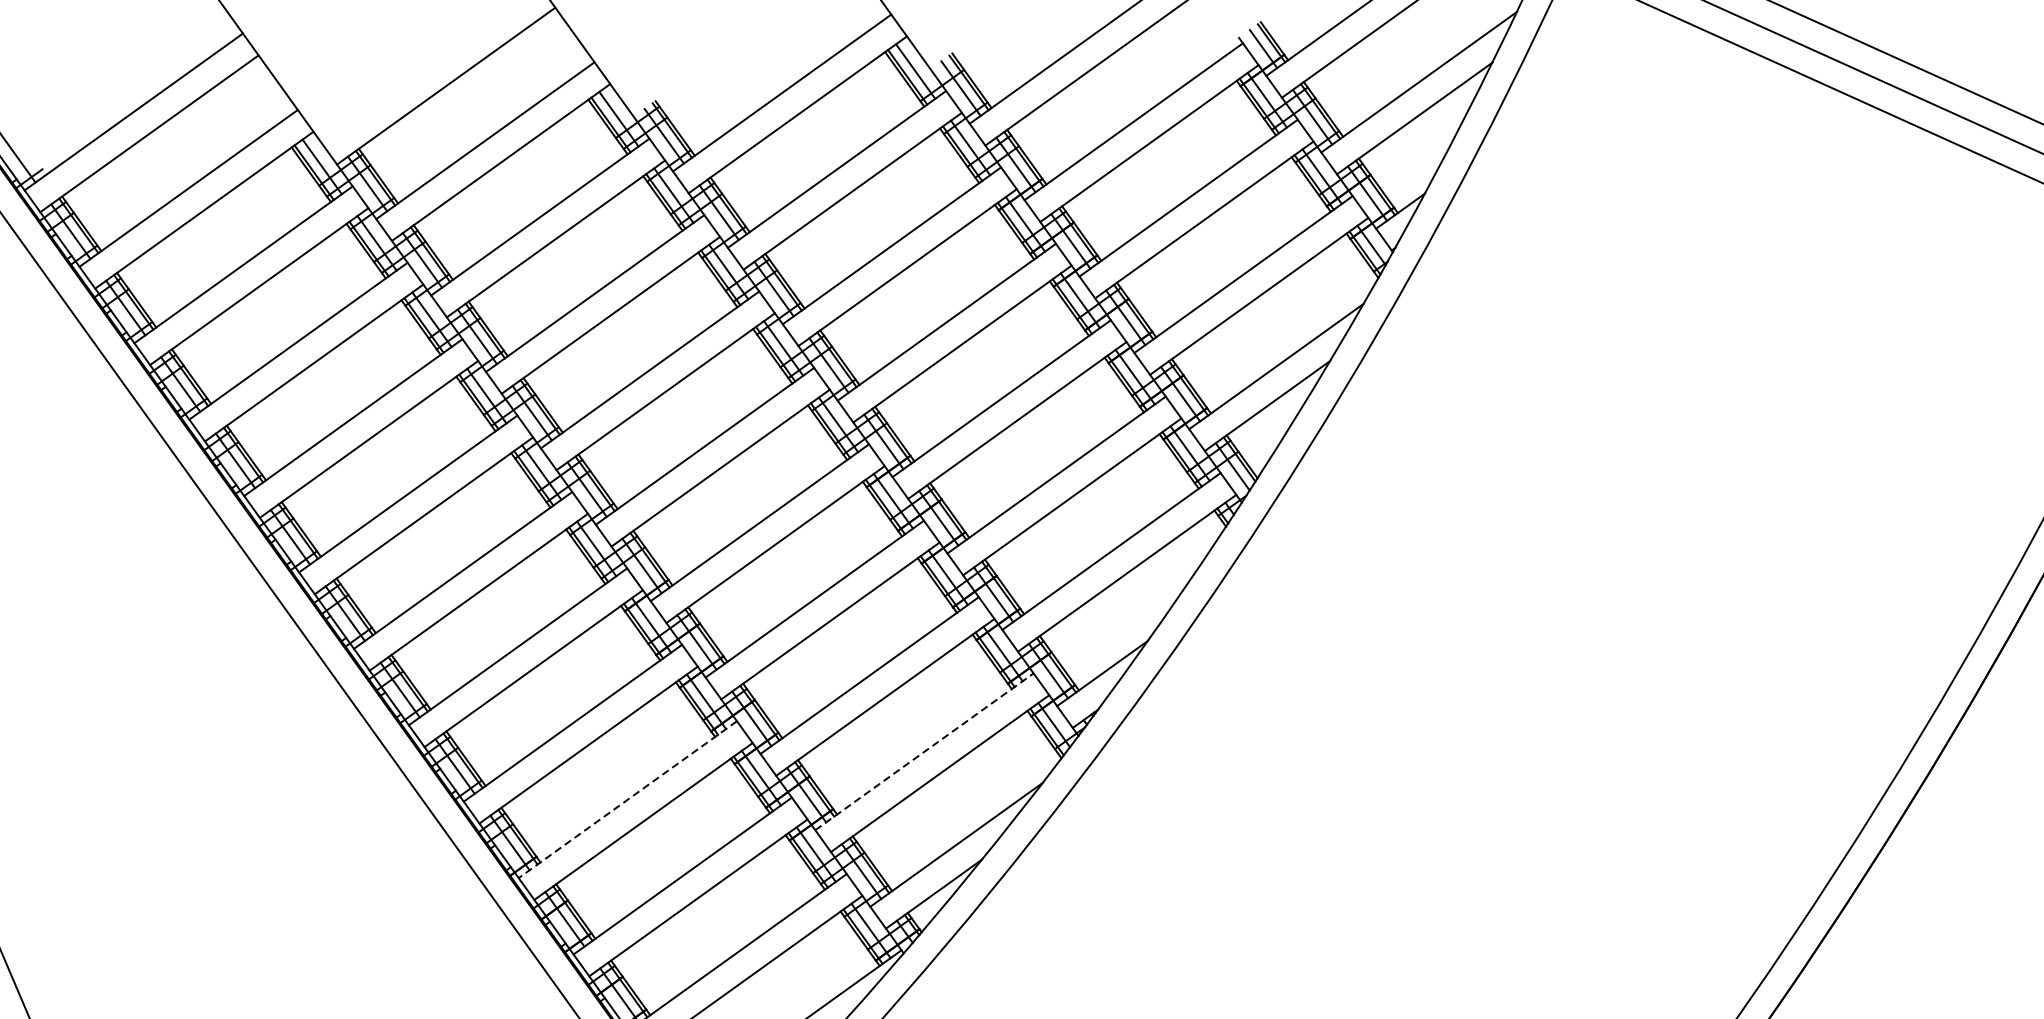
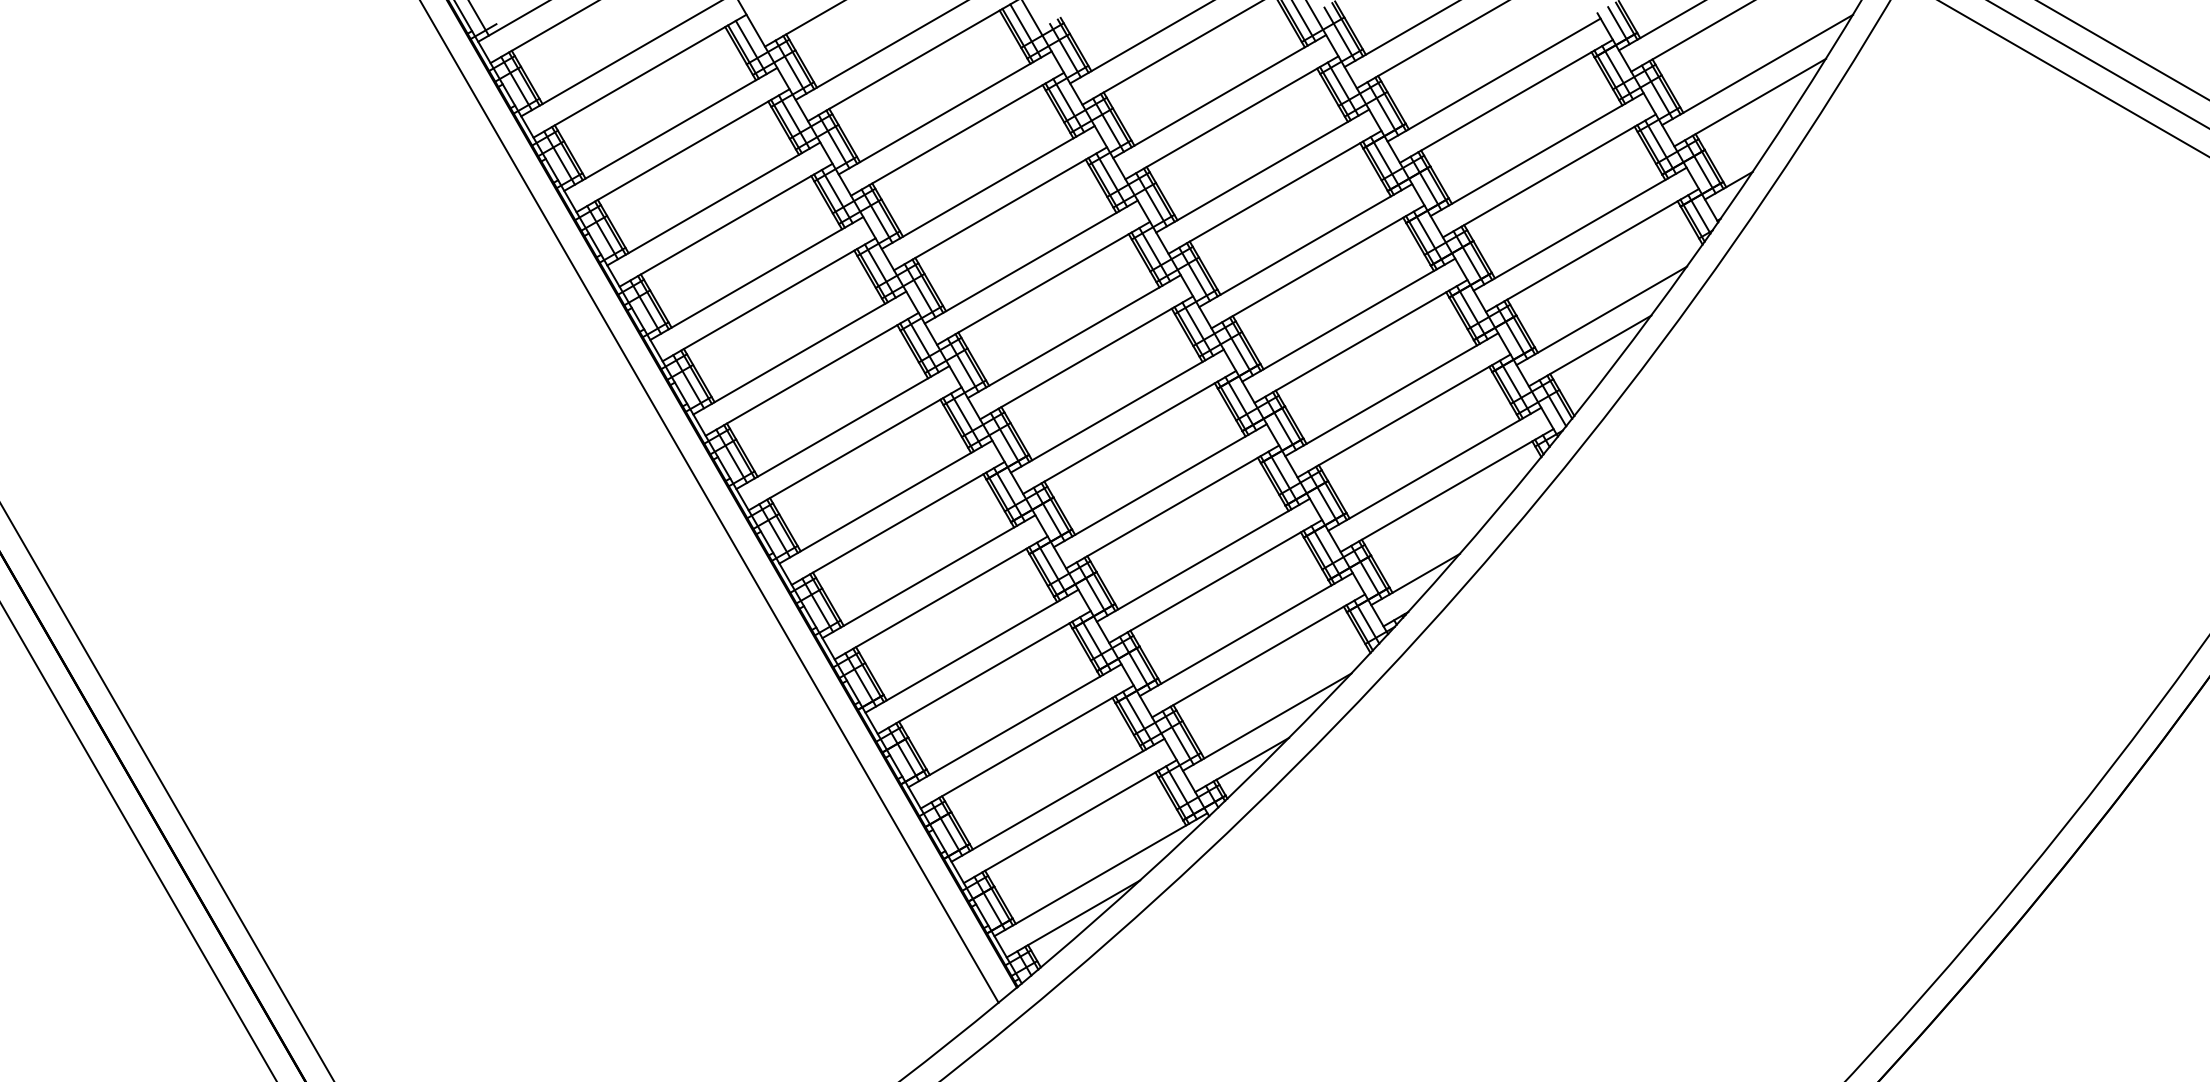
line: (924, 751) -> (1246, 634), dashed -> solid
line: (627, 800) -> (971, 651), dashed -> solid

